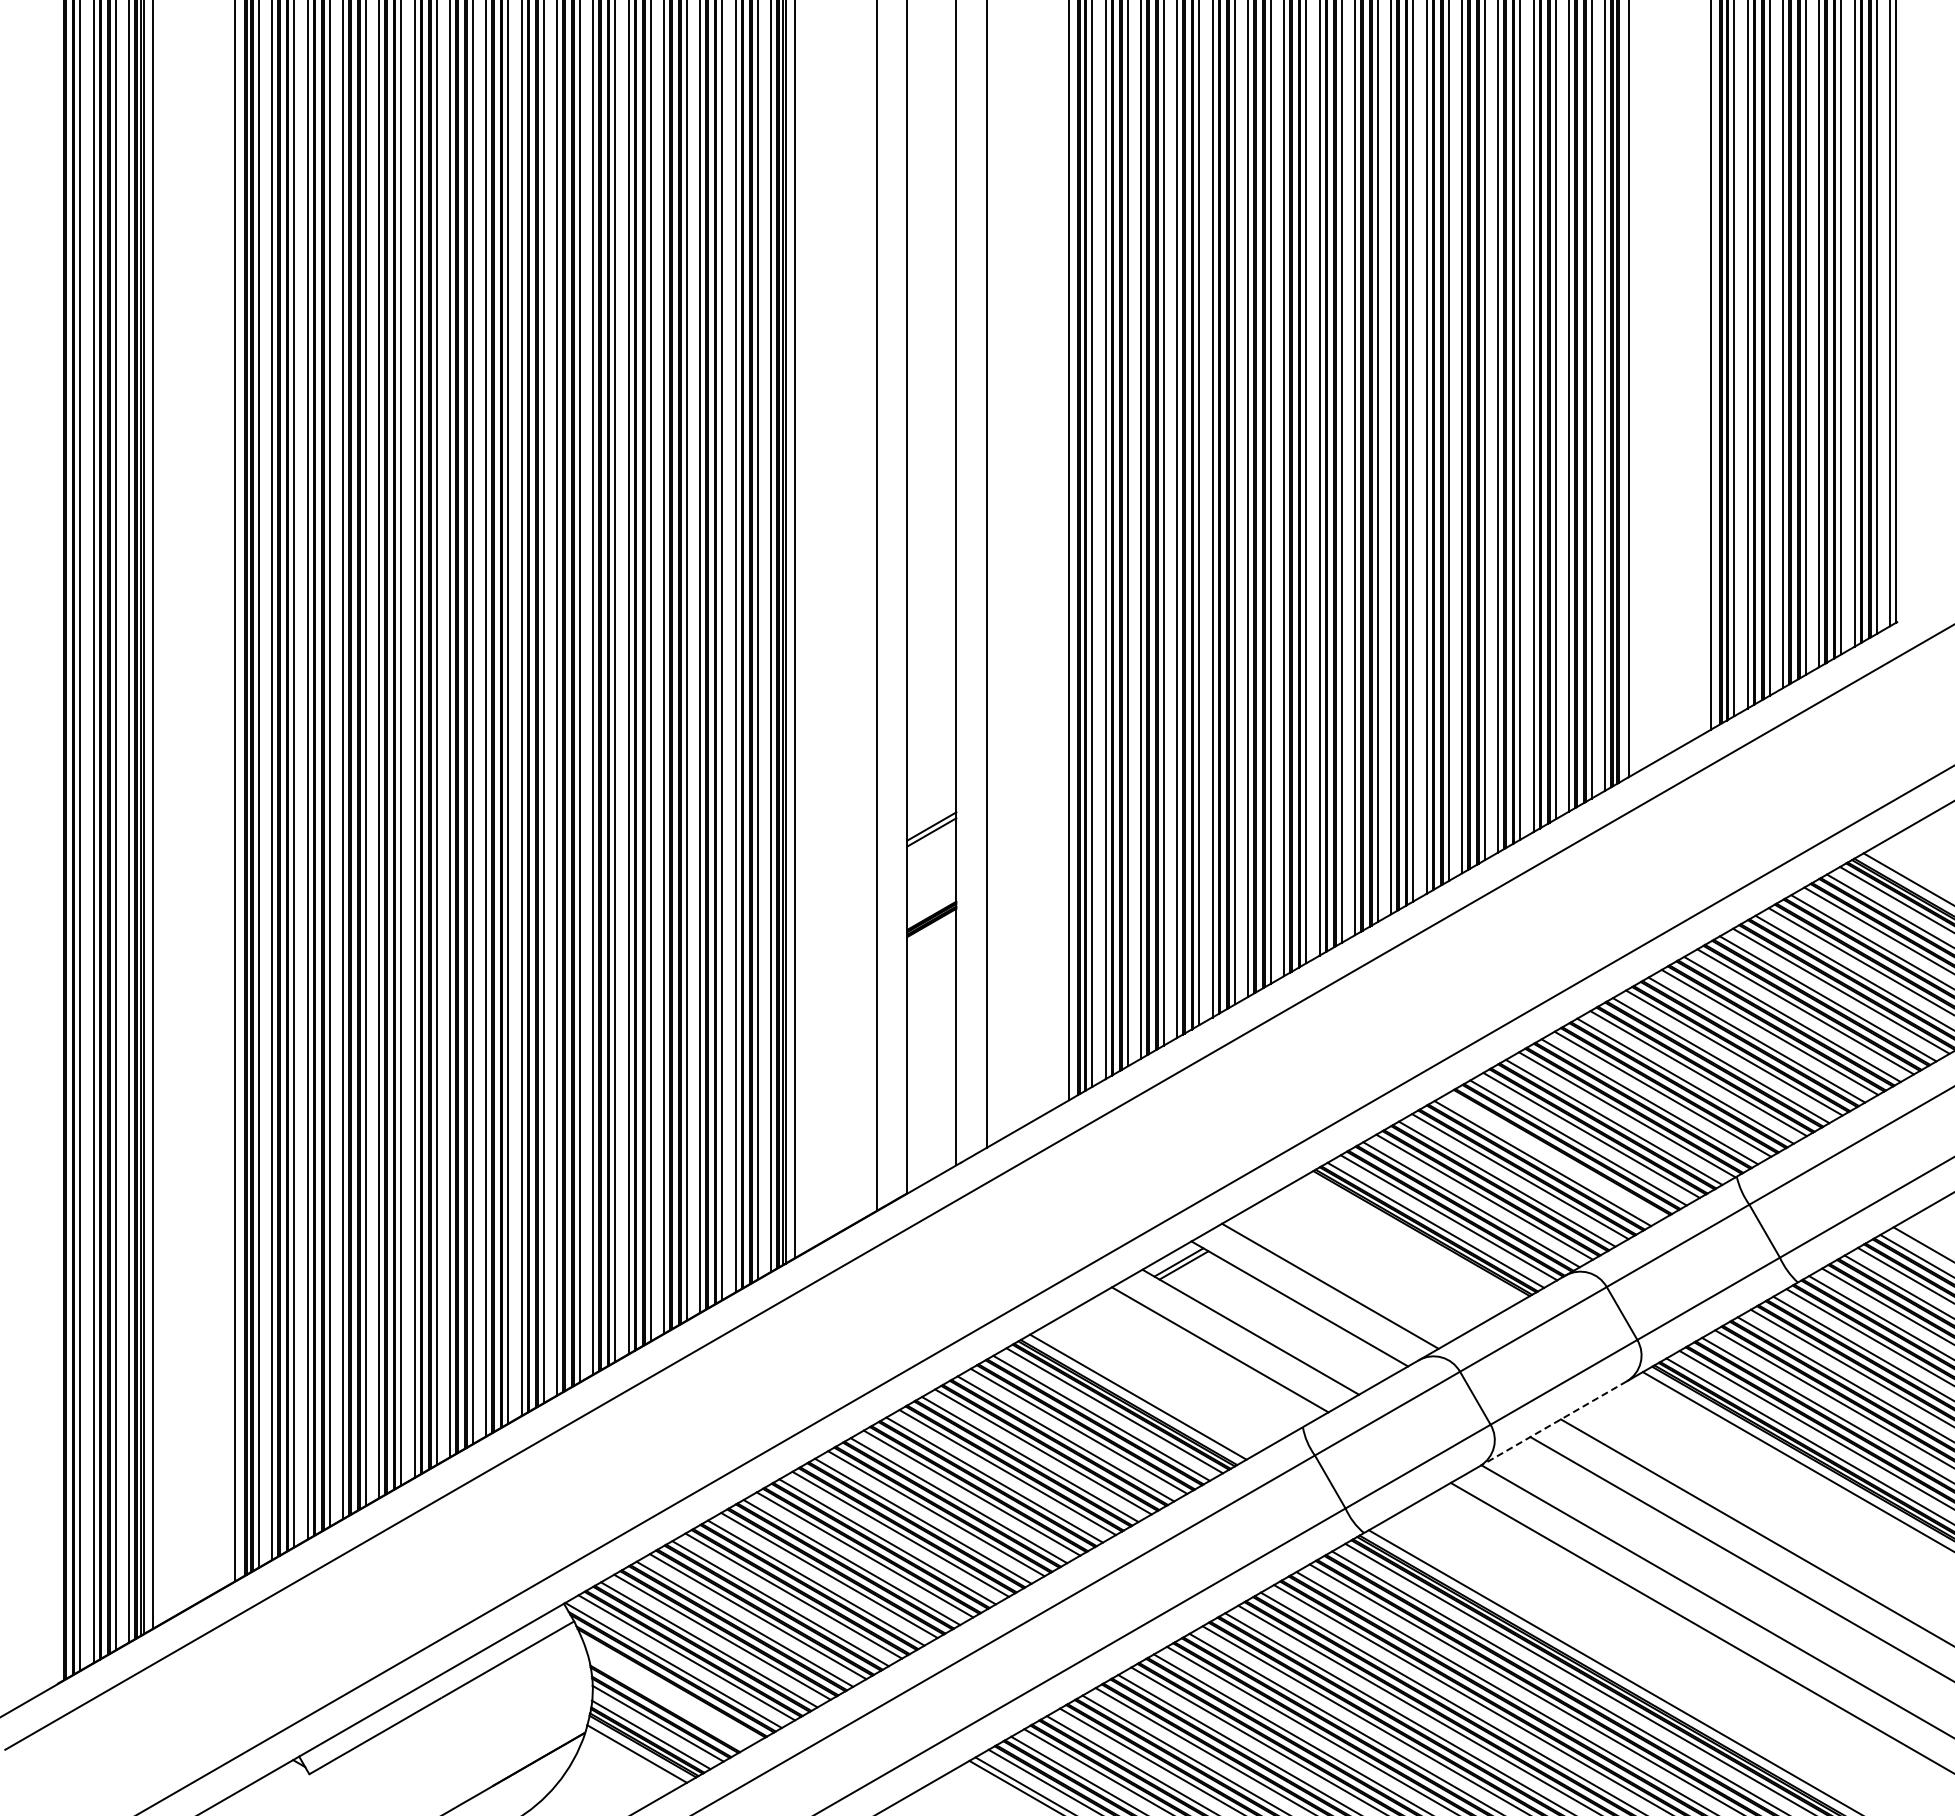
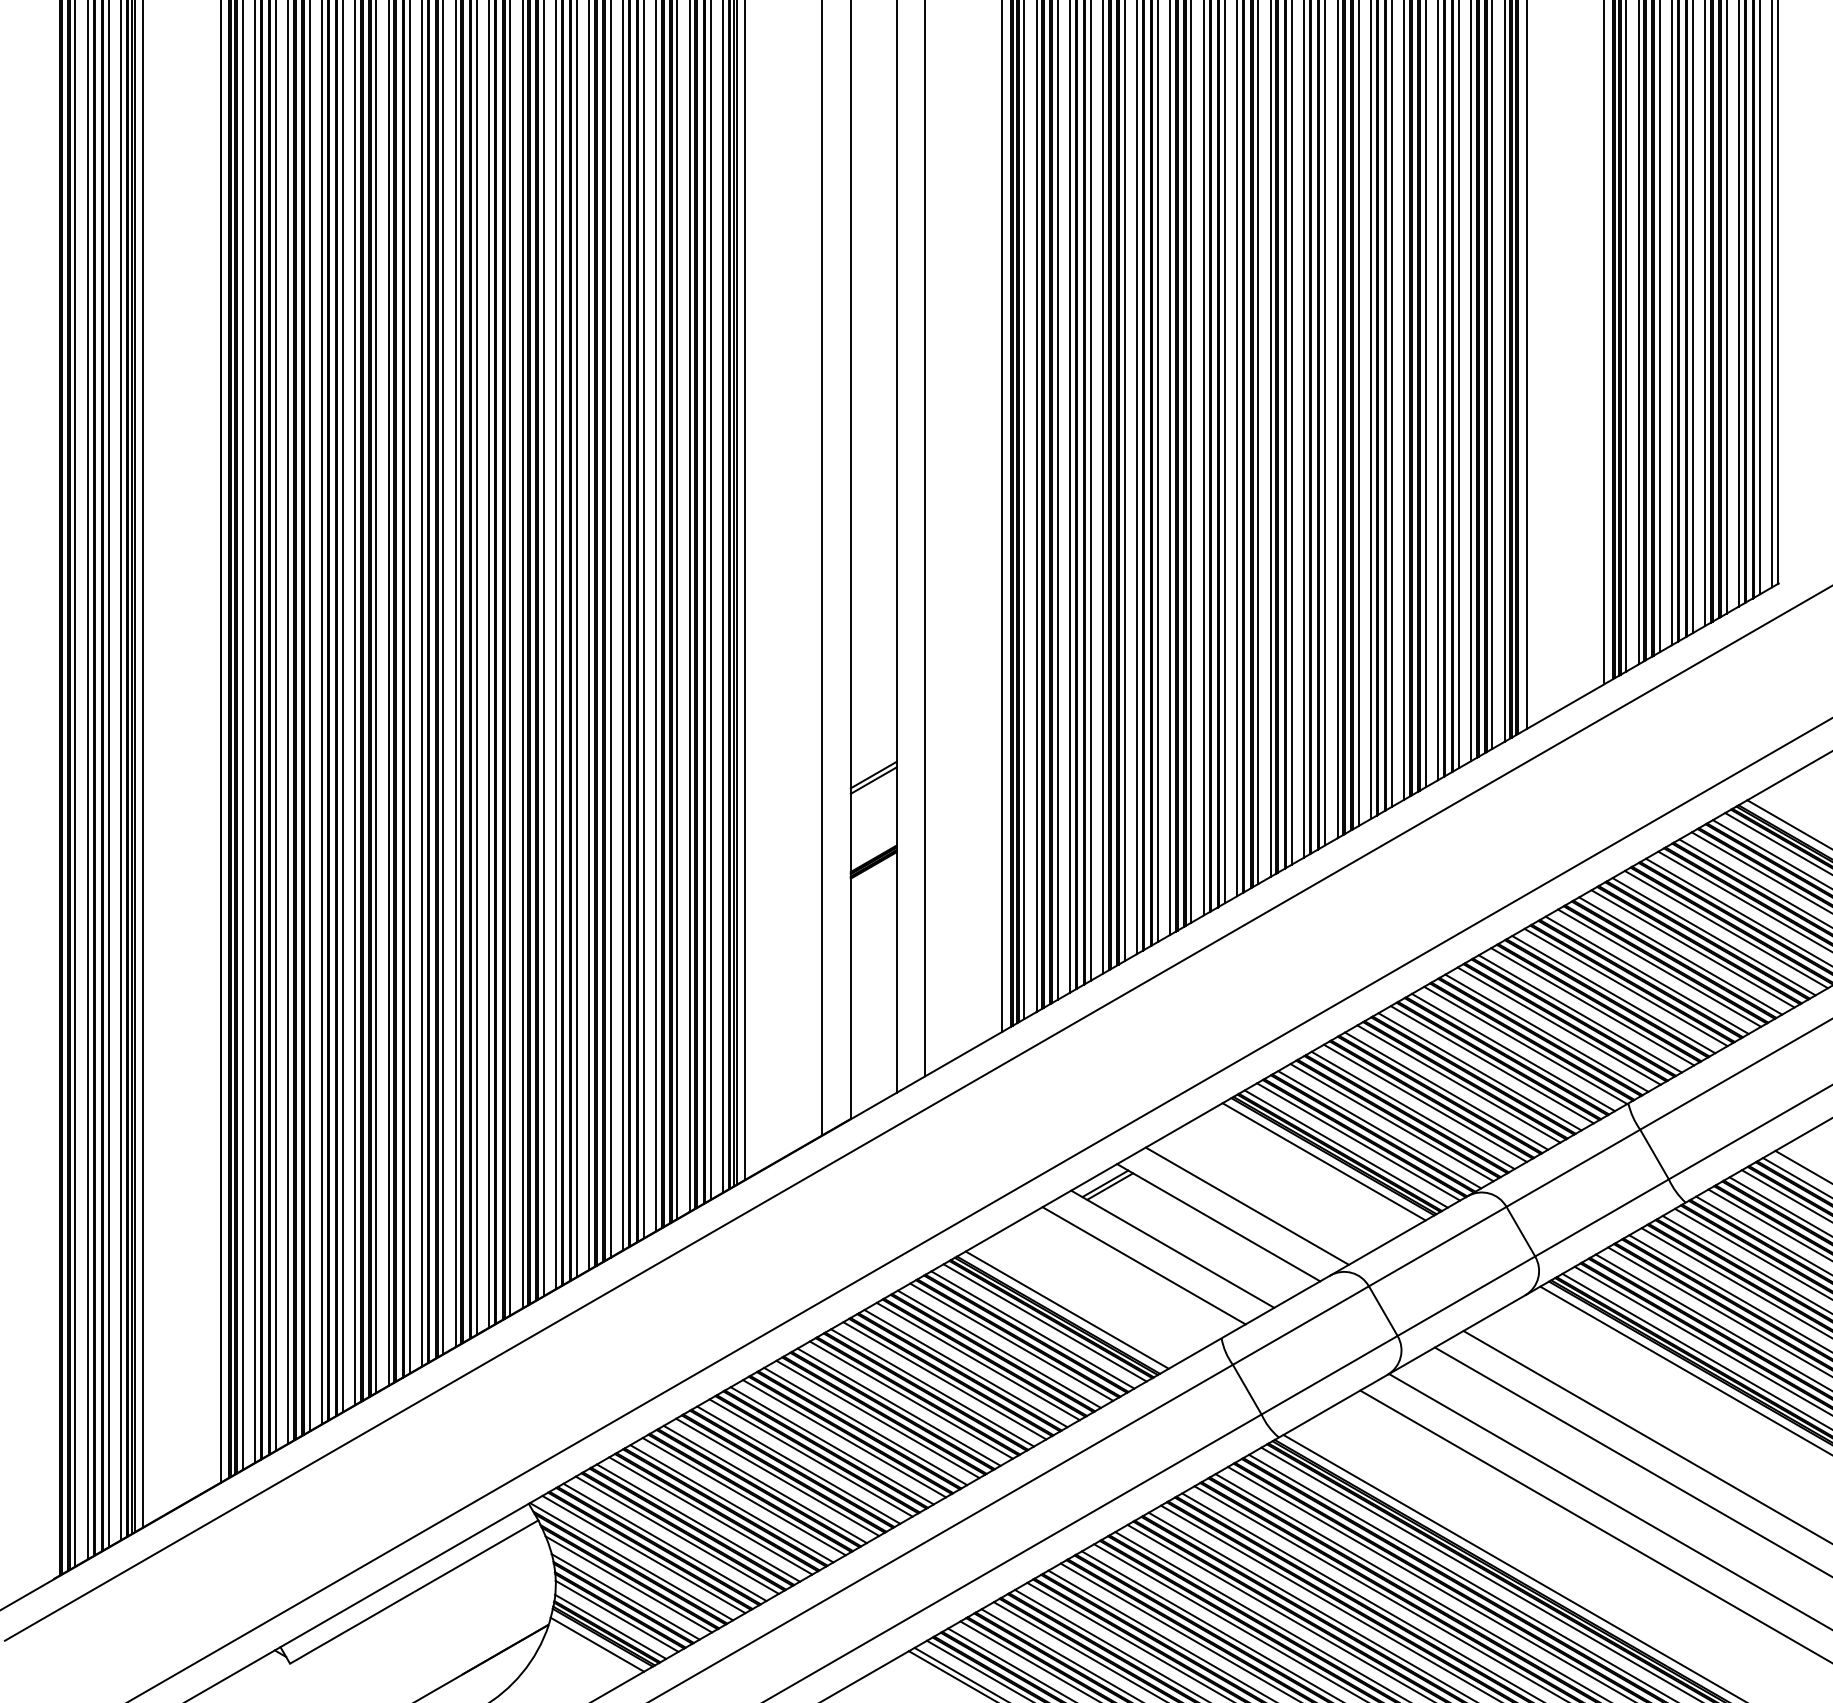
line: (1555, 1155) -> (1458, 1083), added
line: (1411, 1238) -> (1323, 1161), added
line: (1553, 1423) -> (1456, 1334), dashed -> solid
line: (670, 1689) -> (628, 1584), added
line: (667, 1702) -> (625, 1596), added

